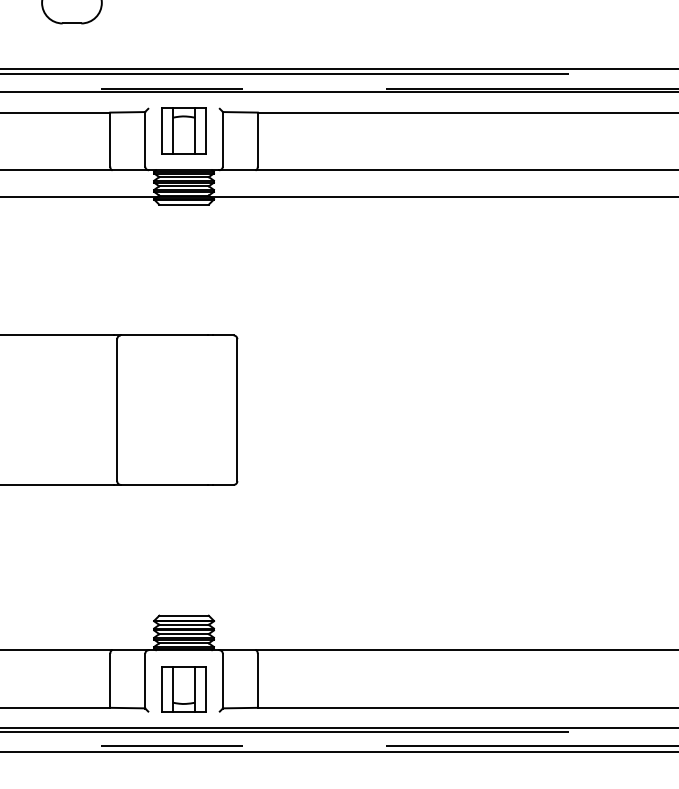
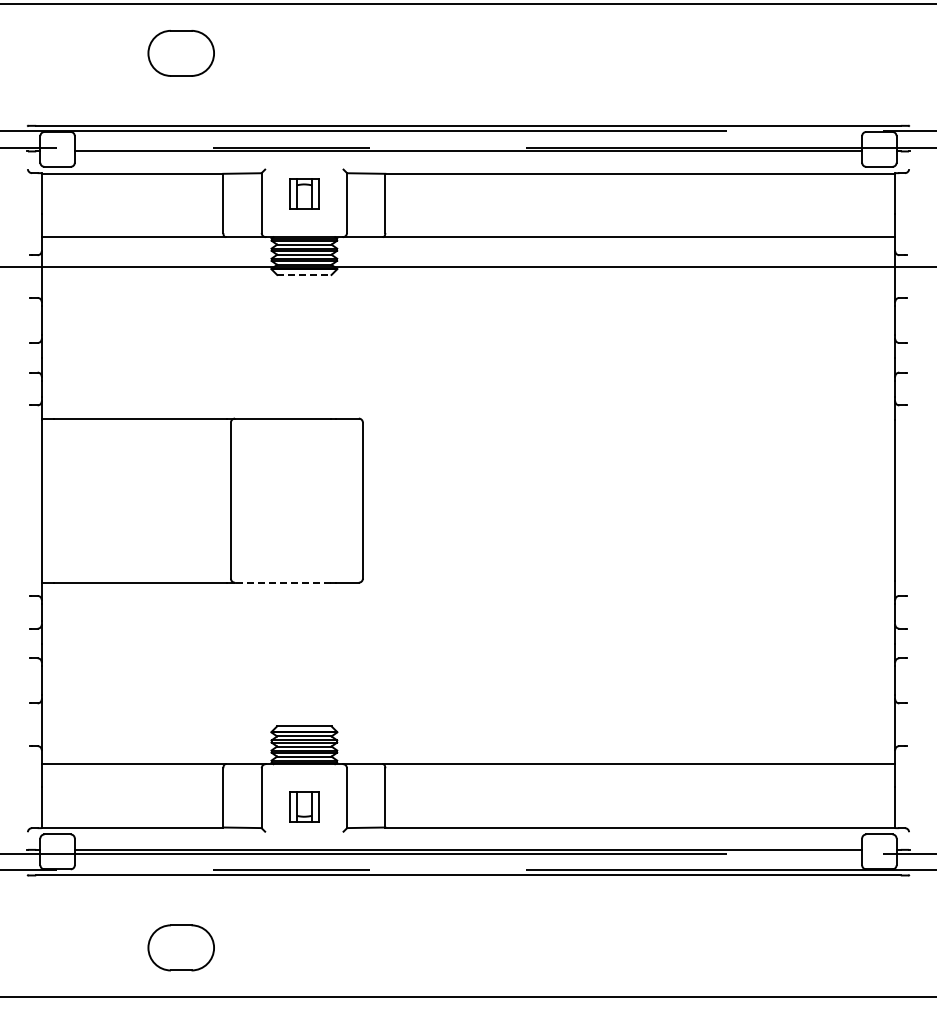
part: (184, 130) -> (304, 193), size x0.6
line: (184, 204) -> (304, 274), solid -> dashed
line: (165, 484) -> (283, 582), solid -> dashed
part: (184, 688) -> (304, 806), size x0.6

